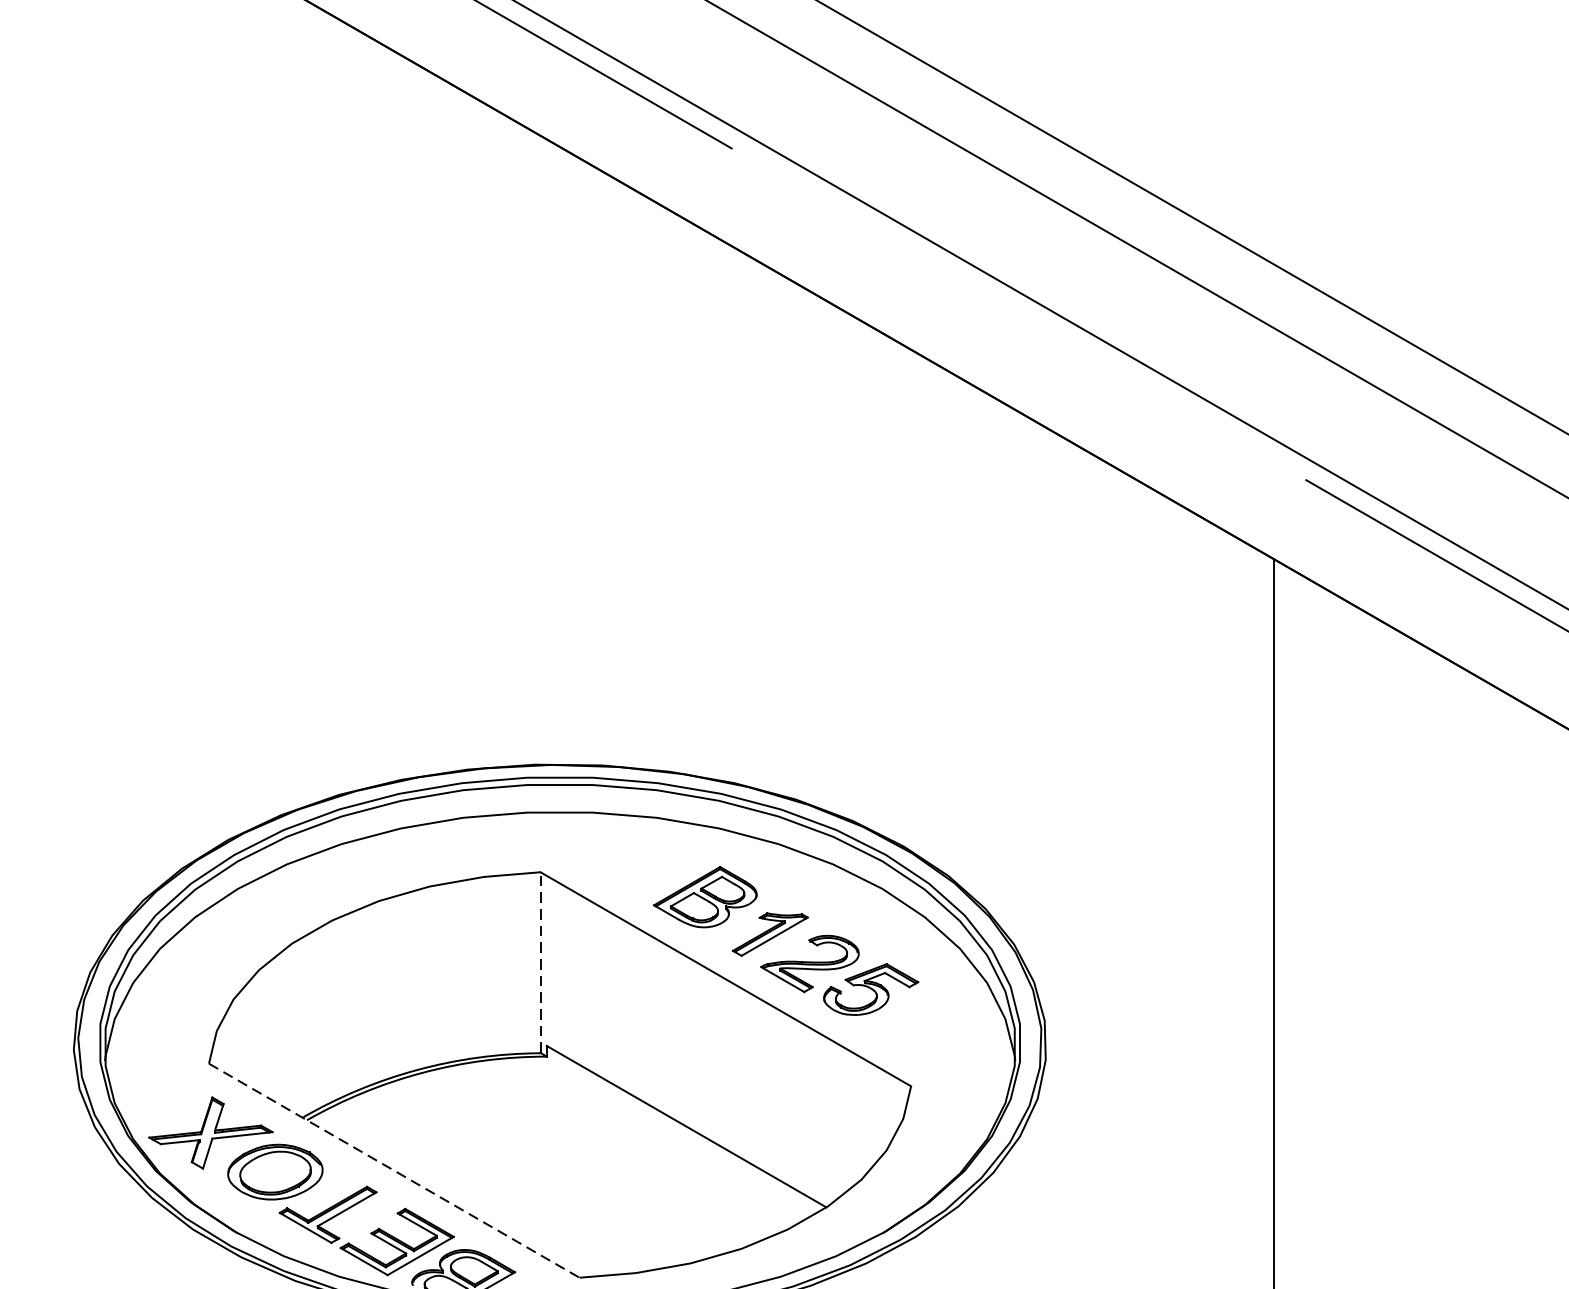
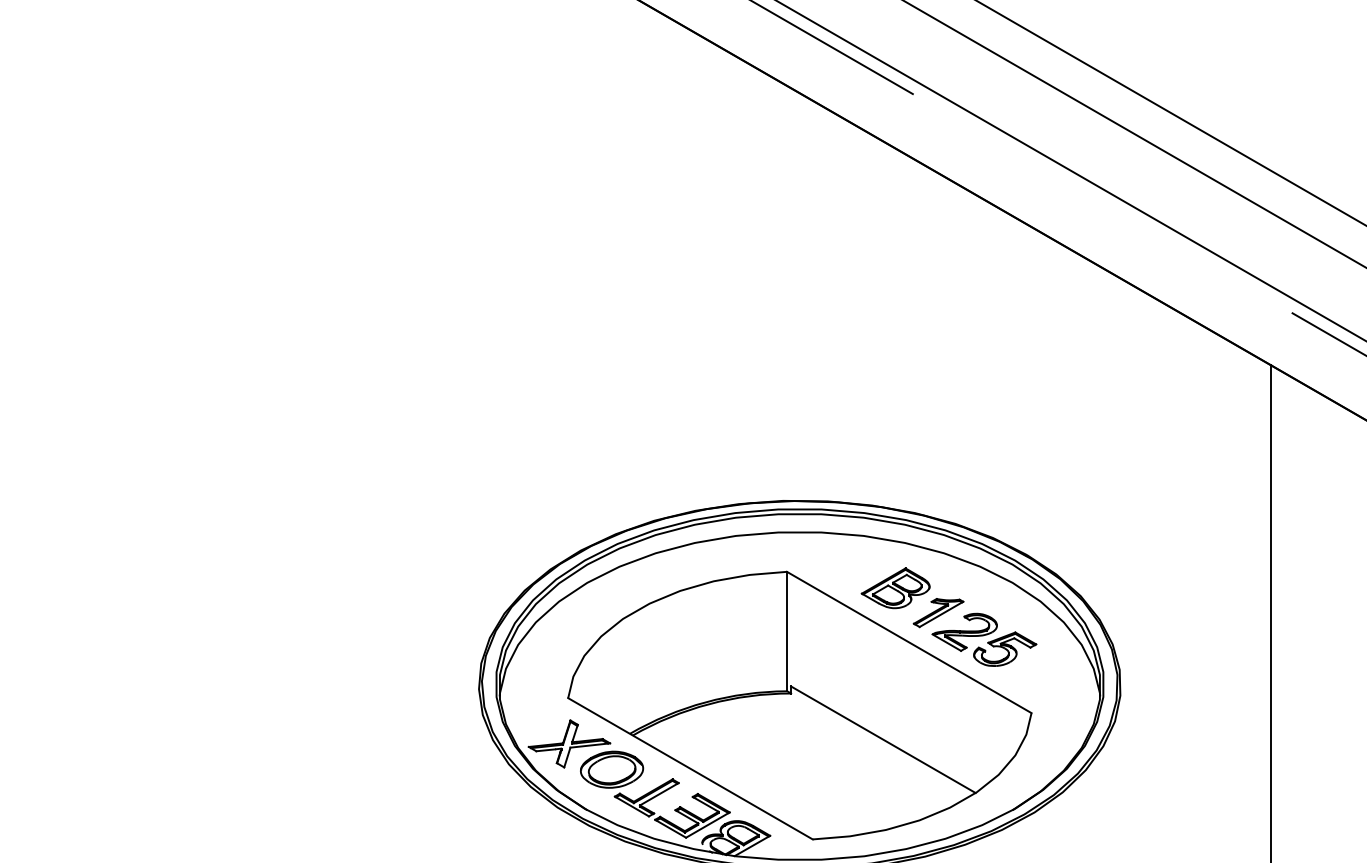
line: (539, 962) -> (786, 631), dashed -> solid
line: (394, 1171) -> (690, 769), dashed -> solid

